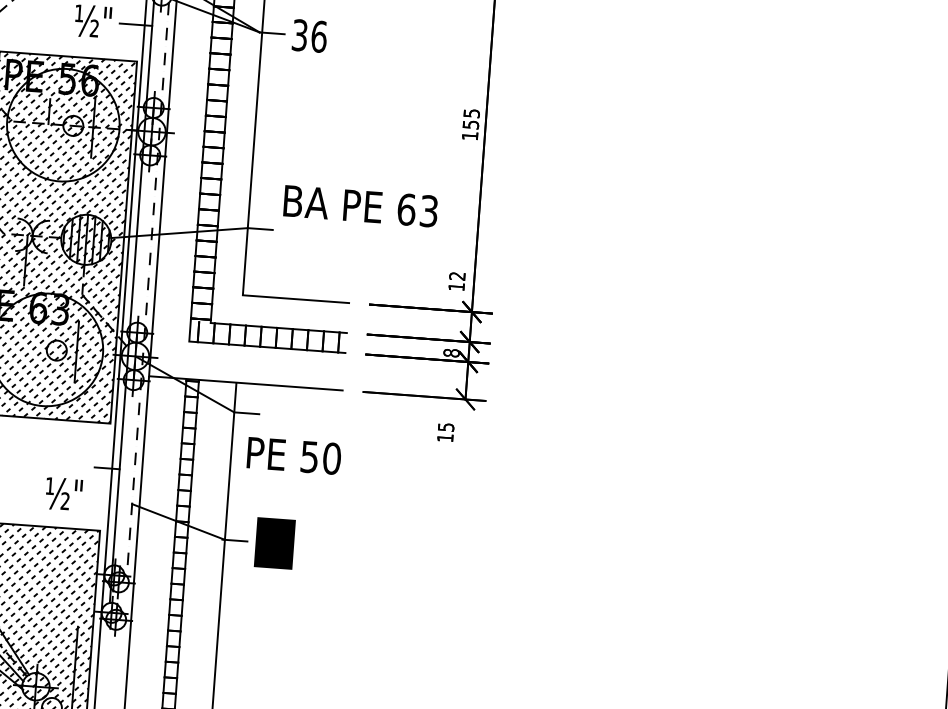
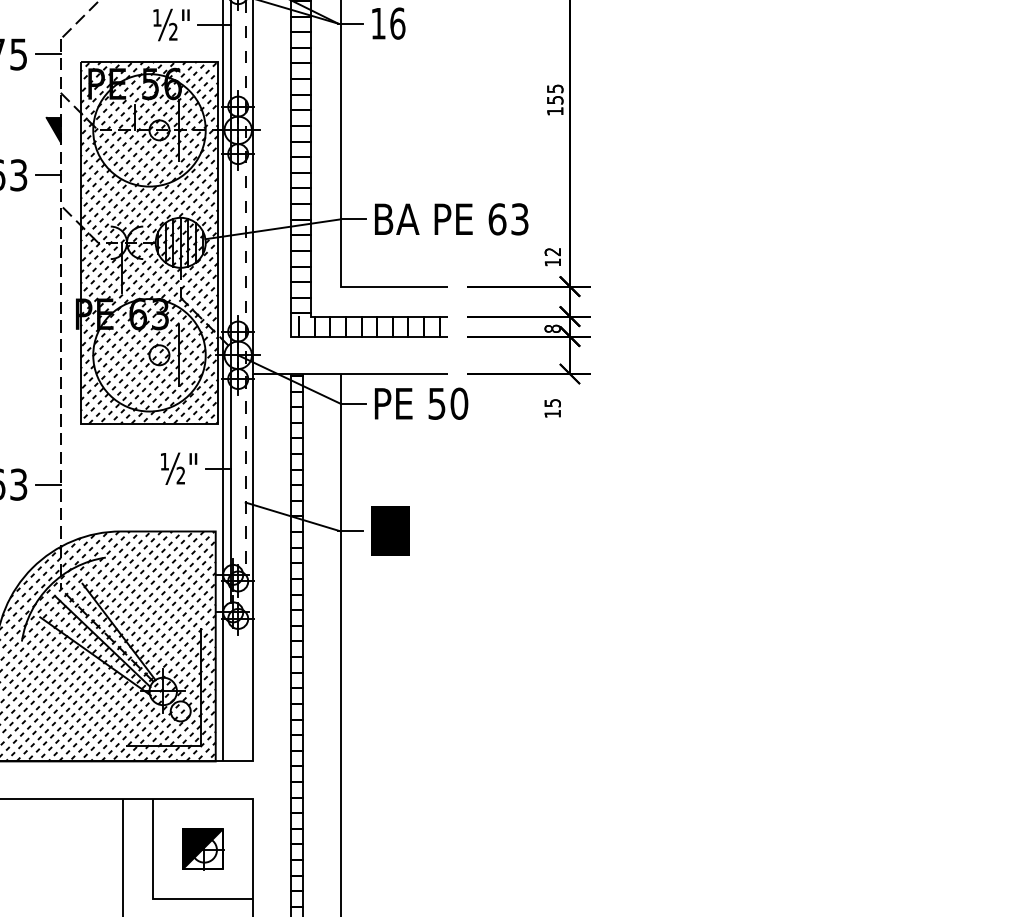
text: (299, 35) -> (378, 23), 36 -> 16
text: (360, 206) -> (451, 219), moved
text: (294, 455) -> (421, 403), moved
text: (64, 494) -> (179, 468), moved

